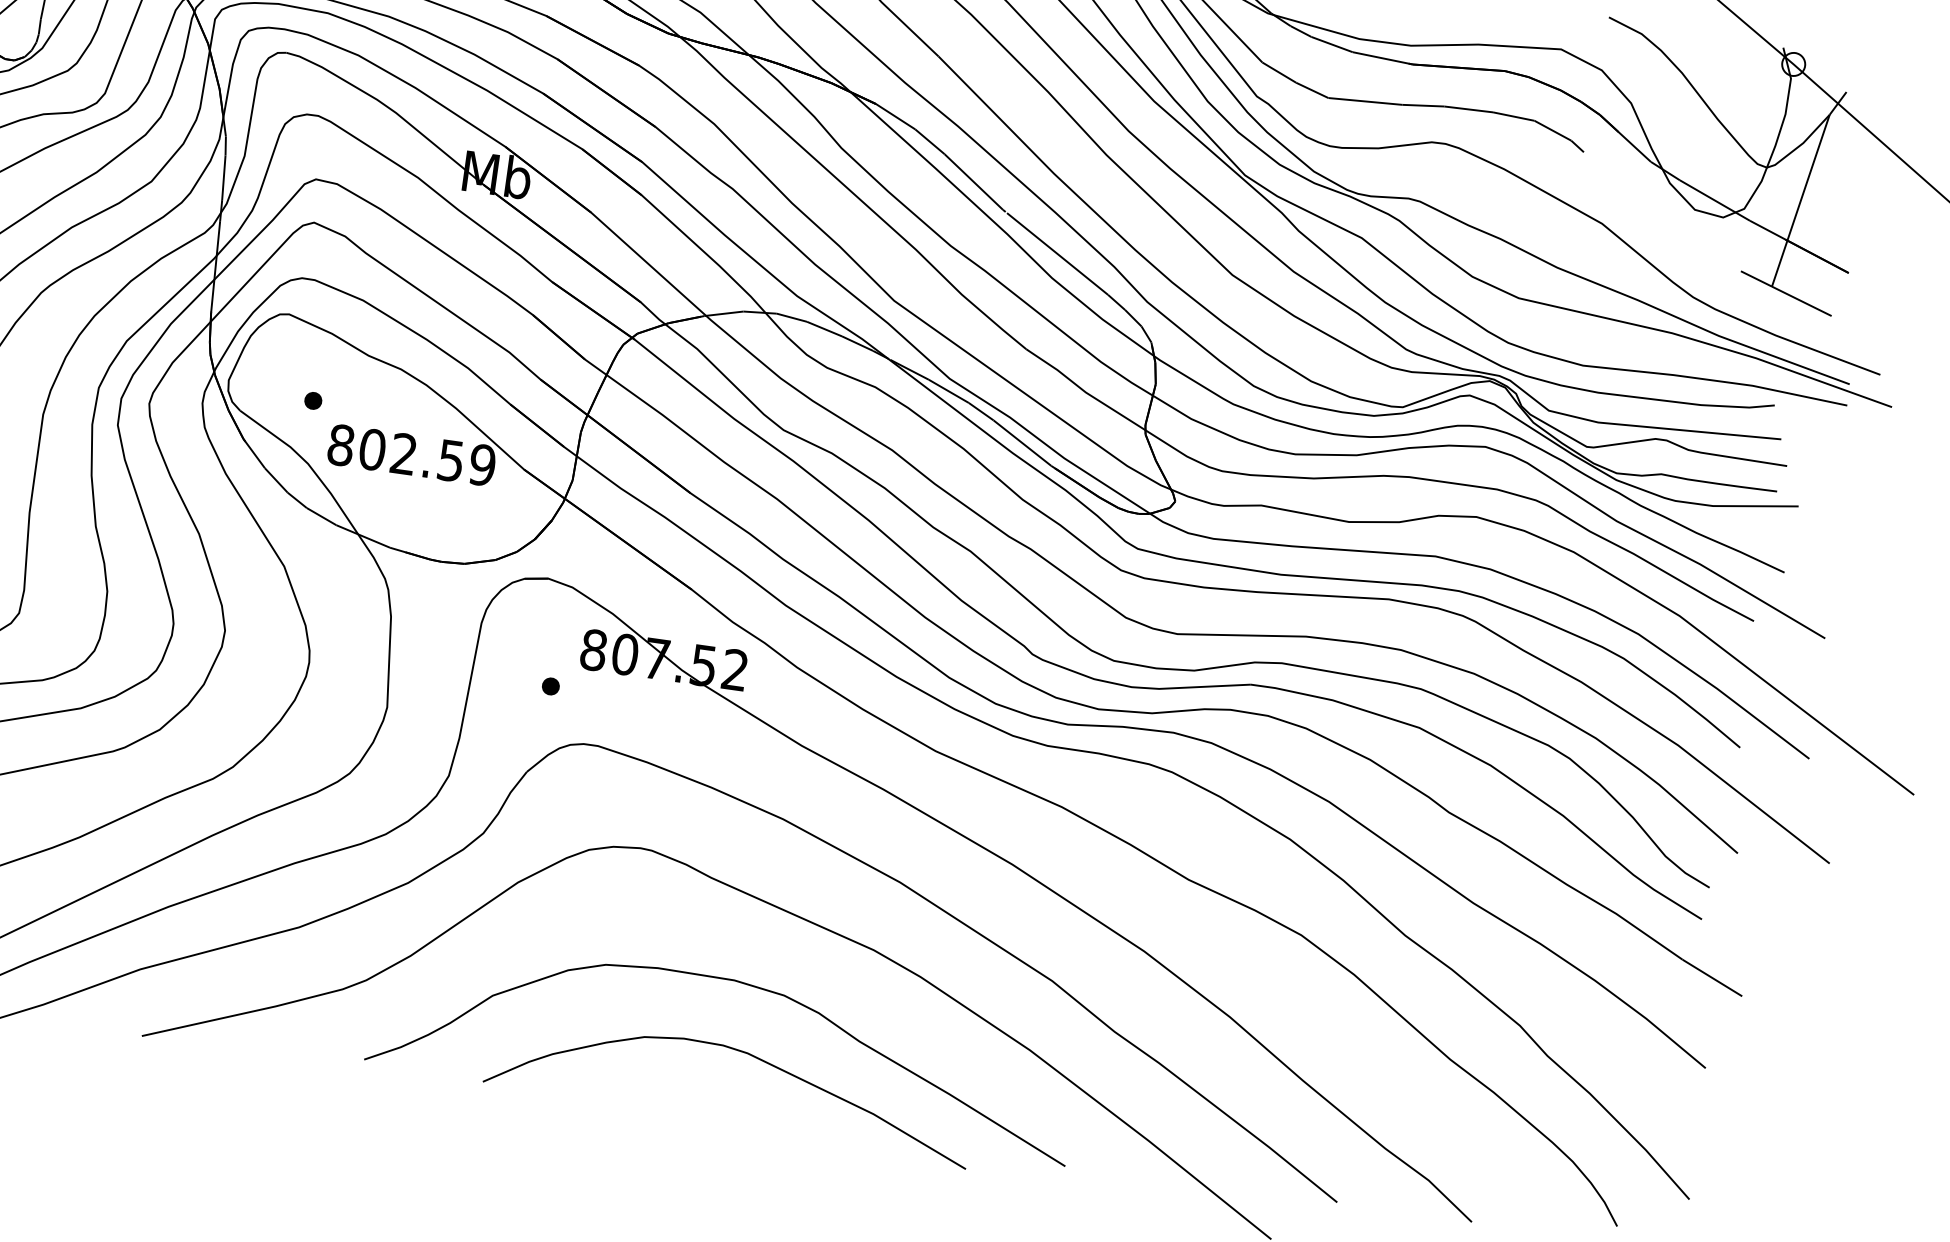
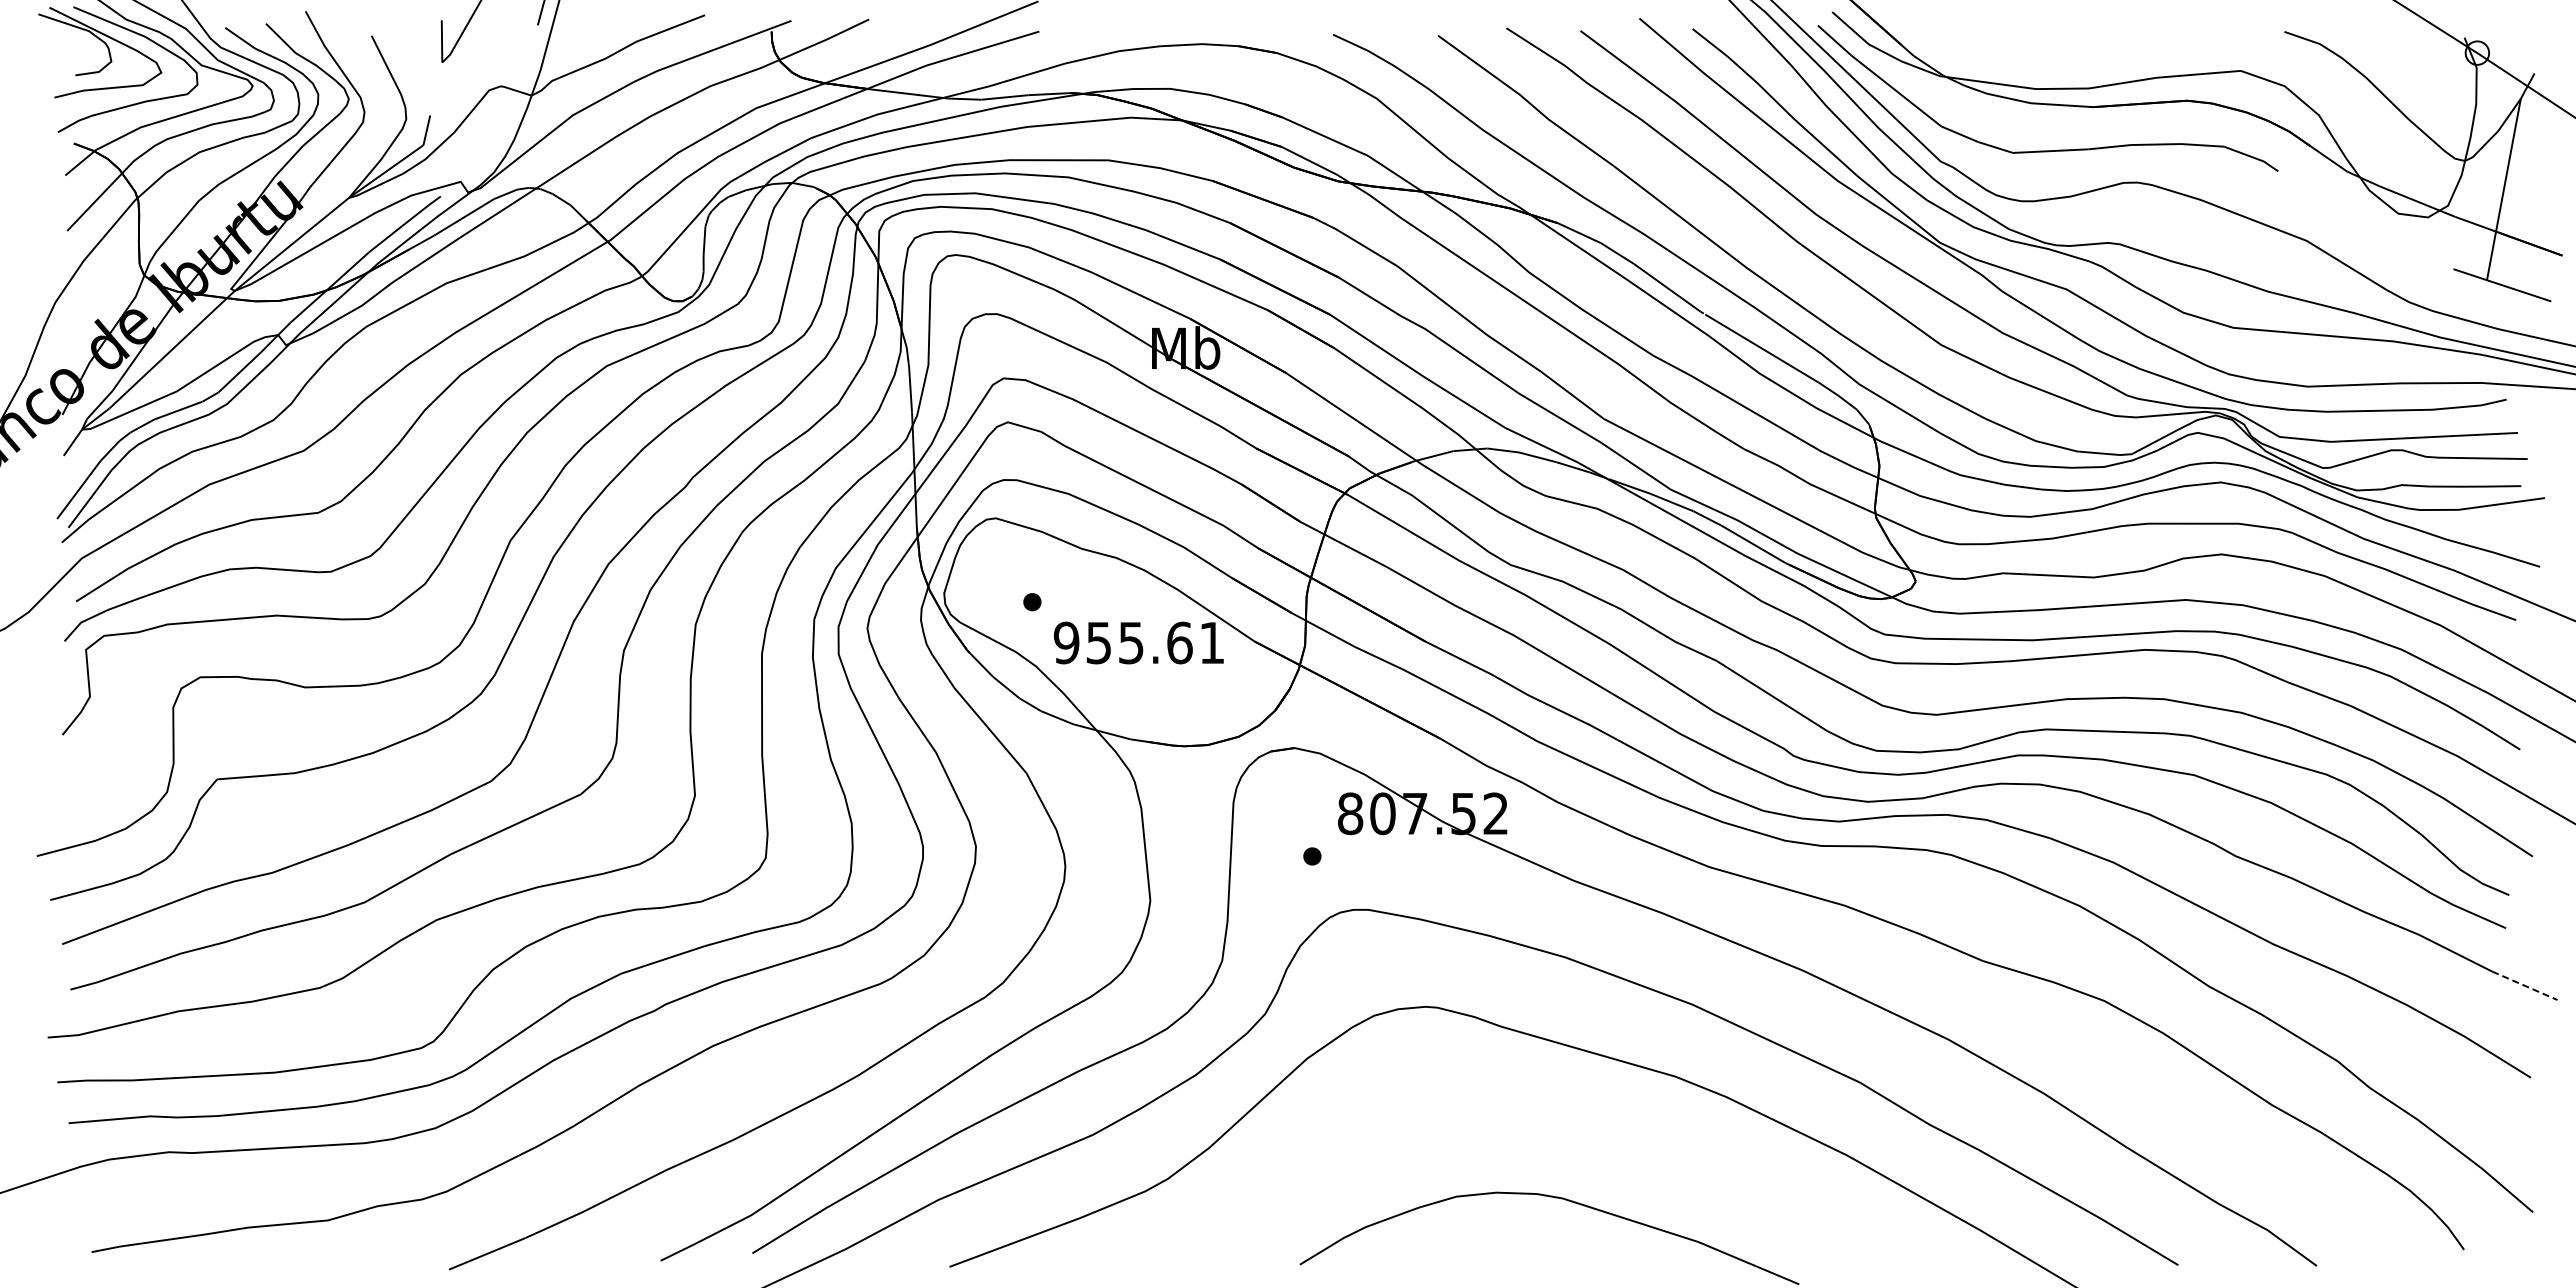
text: (411, 454) -> (1138, 642), 802.59 -> 955.61
line: (1712, 977) -> (2524, 985), solid -> dashed
curve: (743, 984) -> (1548, 1129), removed

